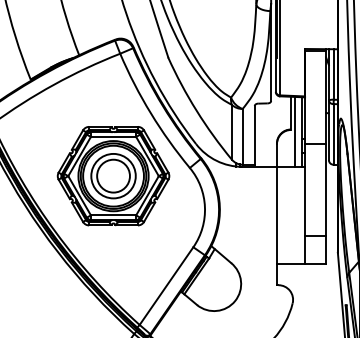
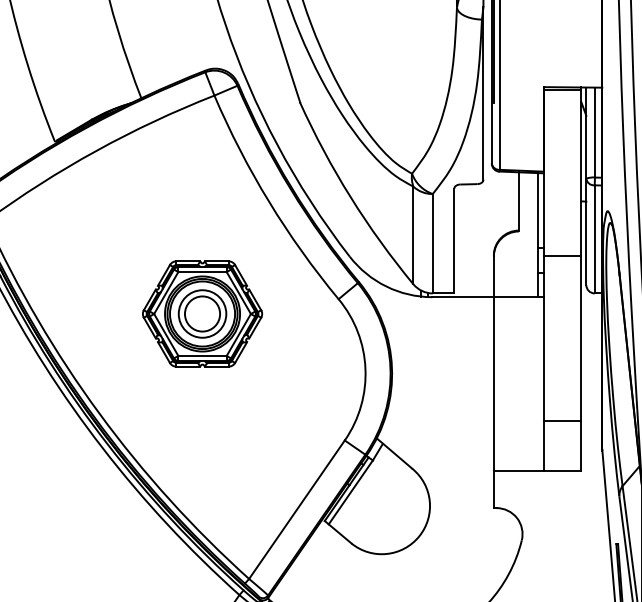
line: (294, 131) -> (525, 234), removed
part: (113, 176) -> (202, 314), size x0.6

